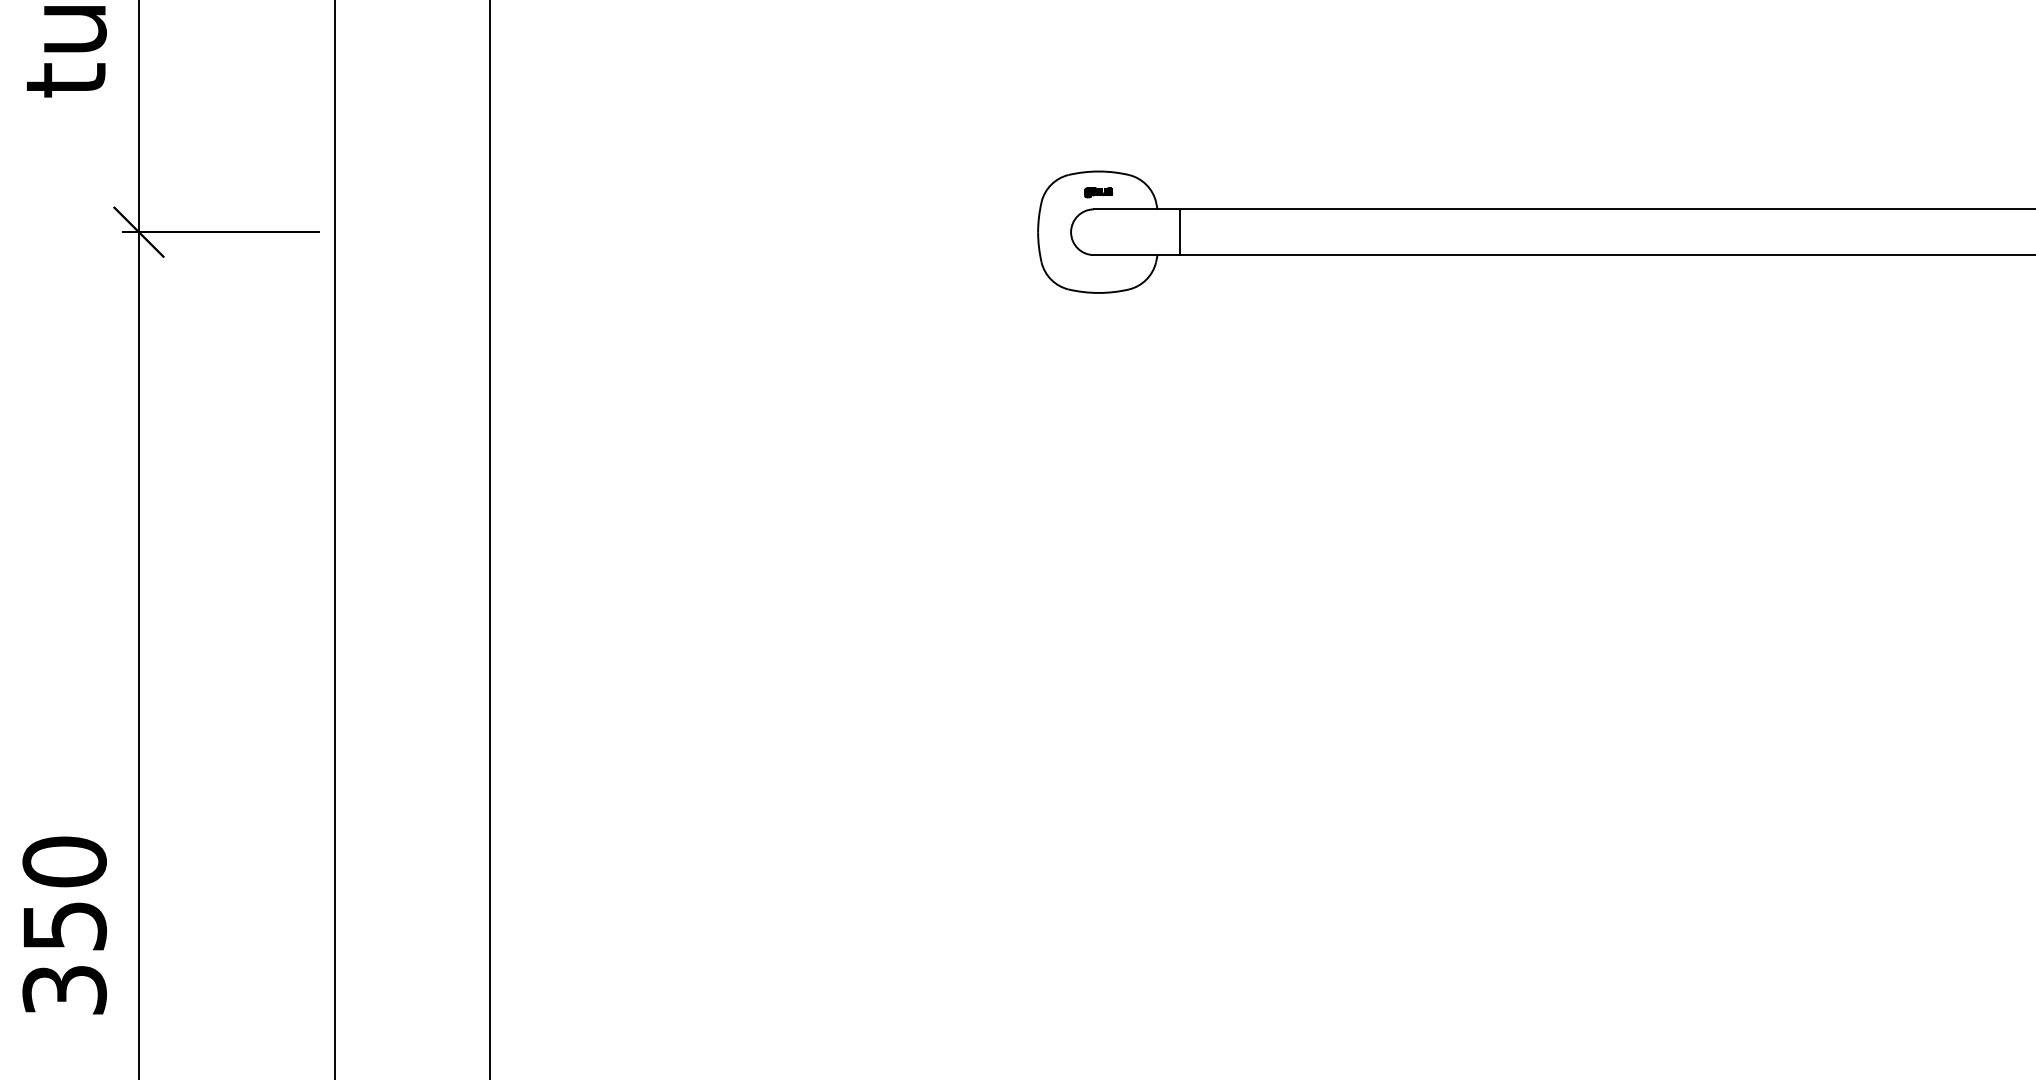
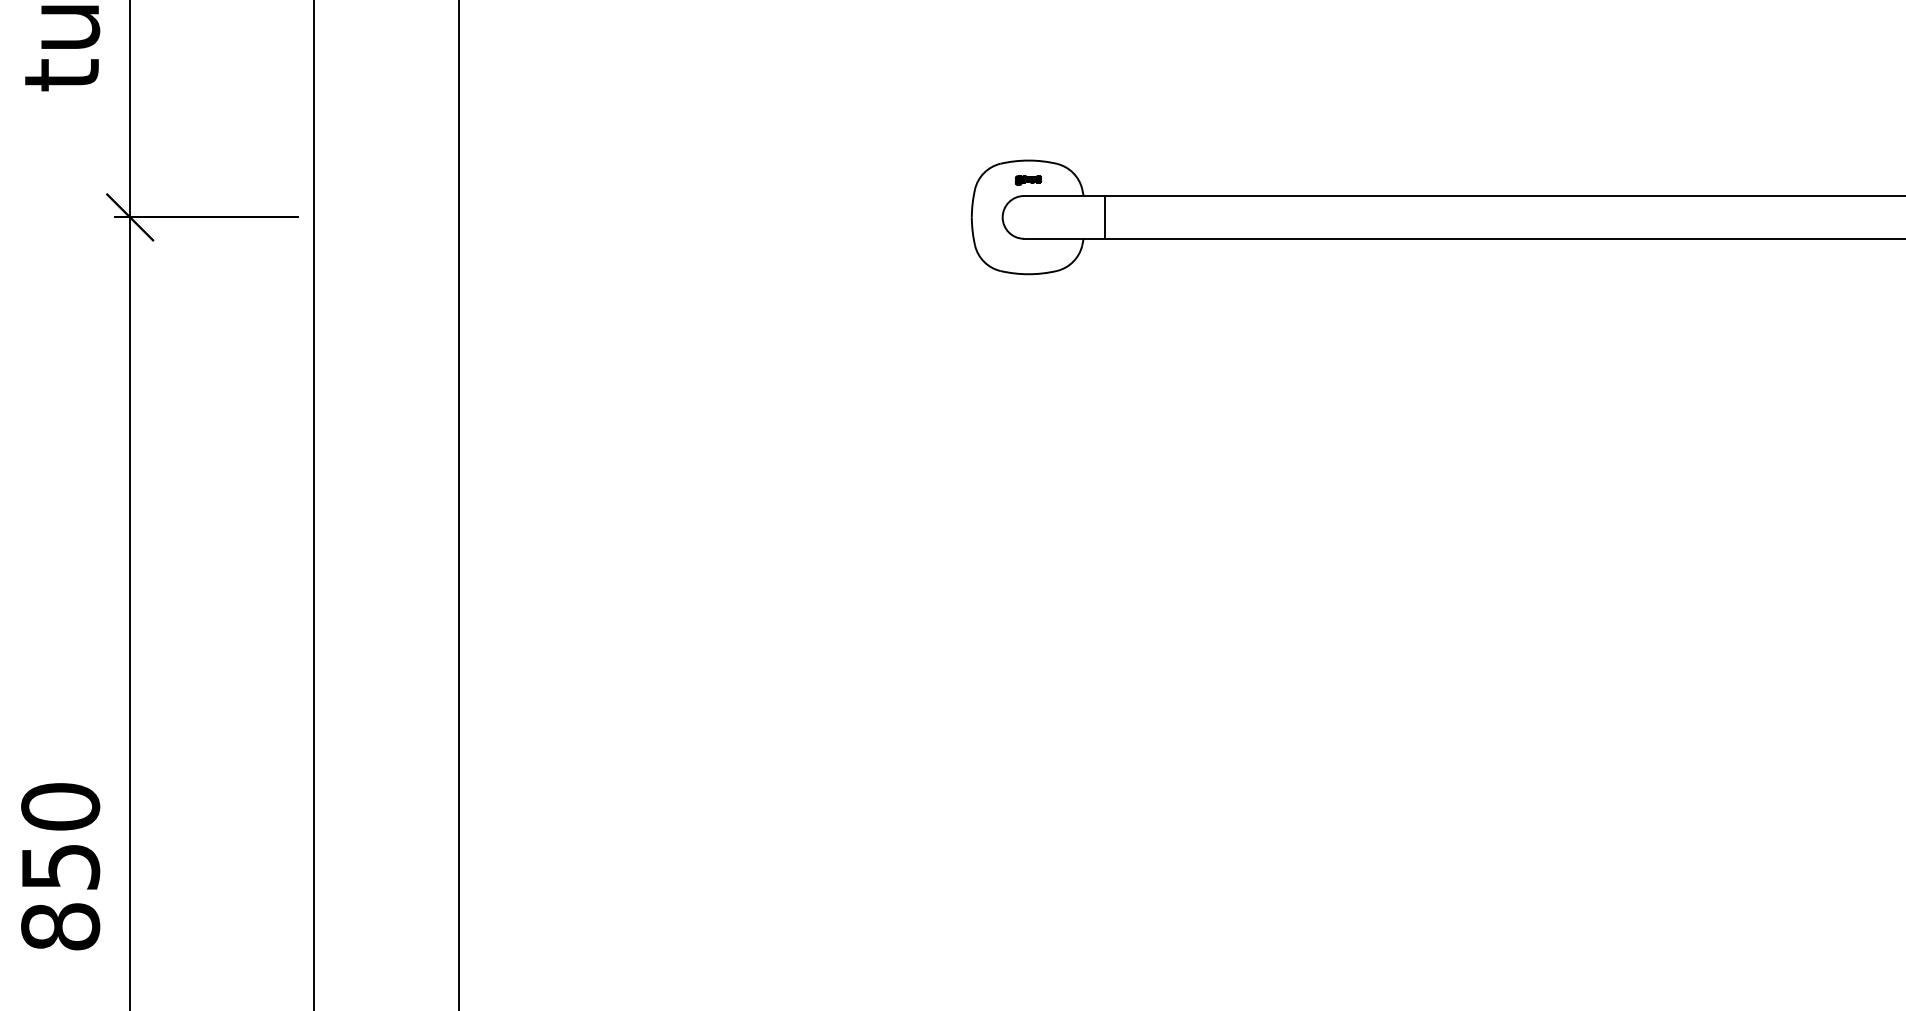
text: (64, 989) -> (60, 926), 350 -> 850

